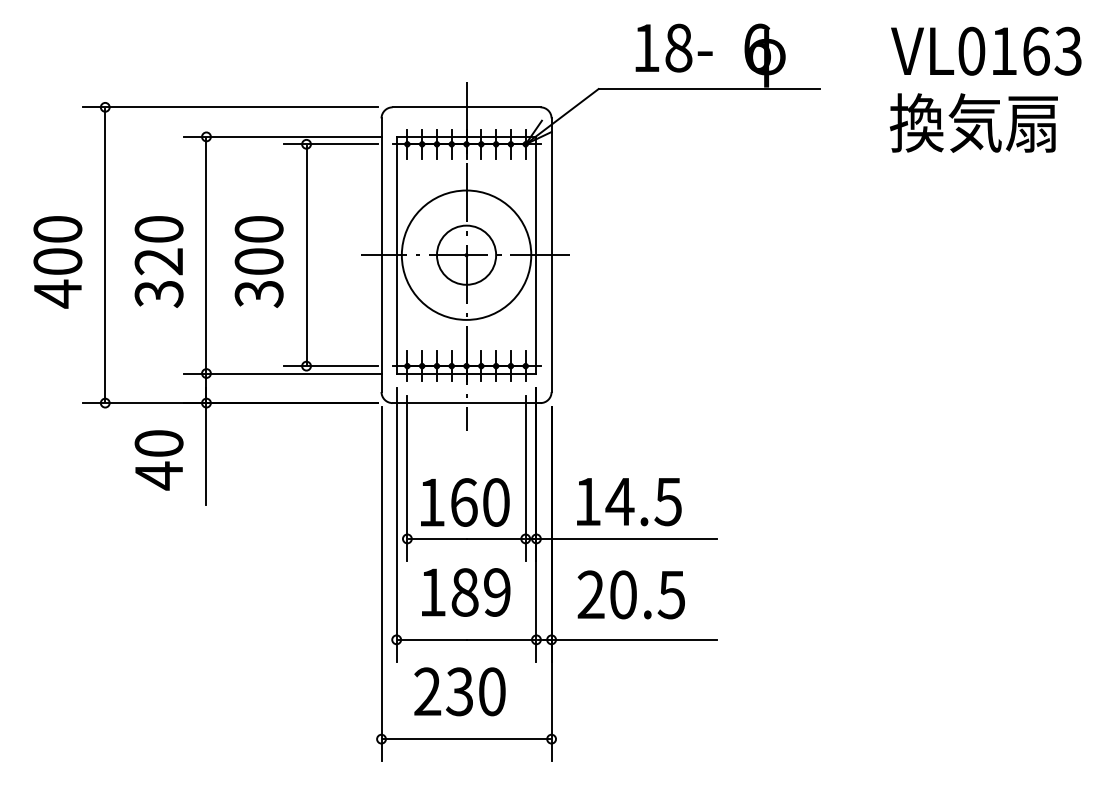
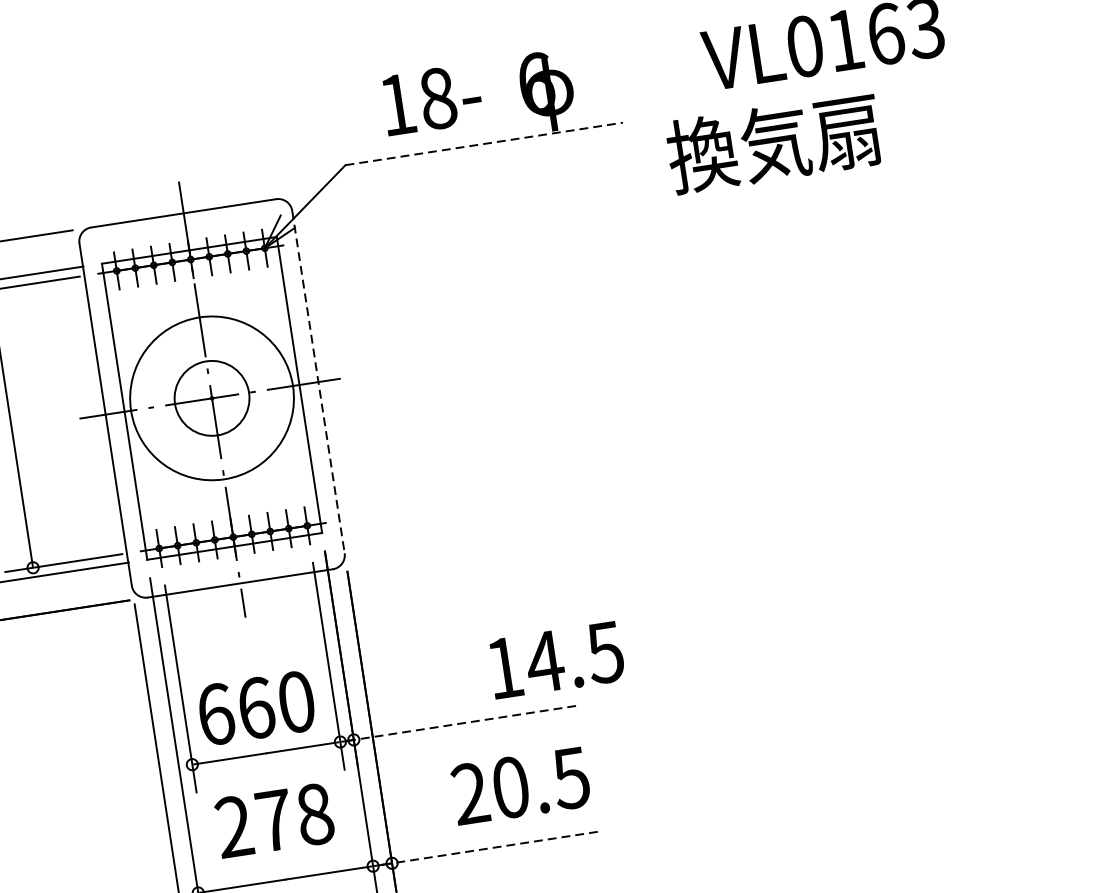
line: (709, 89) -> (484, 144), solid -> dashed
text: (973, 122) -> (773, 142), moved
line: (551, 255) -> (318, 382), solid -> dashed
text: (432, 502) -> (216, 714), 160 -> 660
text: (629, 502) -> (556, 660), moved
line: (624, 538) -> (463, 722), solid -> dashed
text: (464, 592) -> (274, 820), 189 -> 278
text: (630, 594) -> (519, 785), moved
line: (631, 639) -> (491, 847), solid -> dashed

